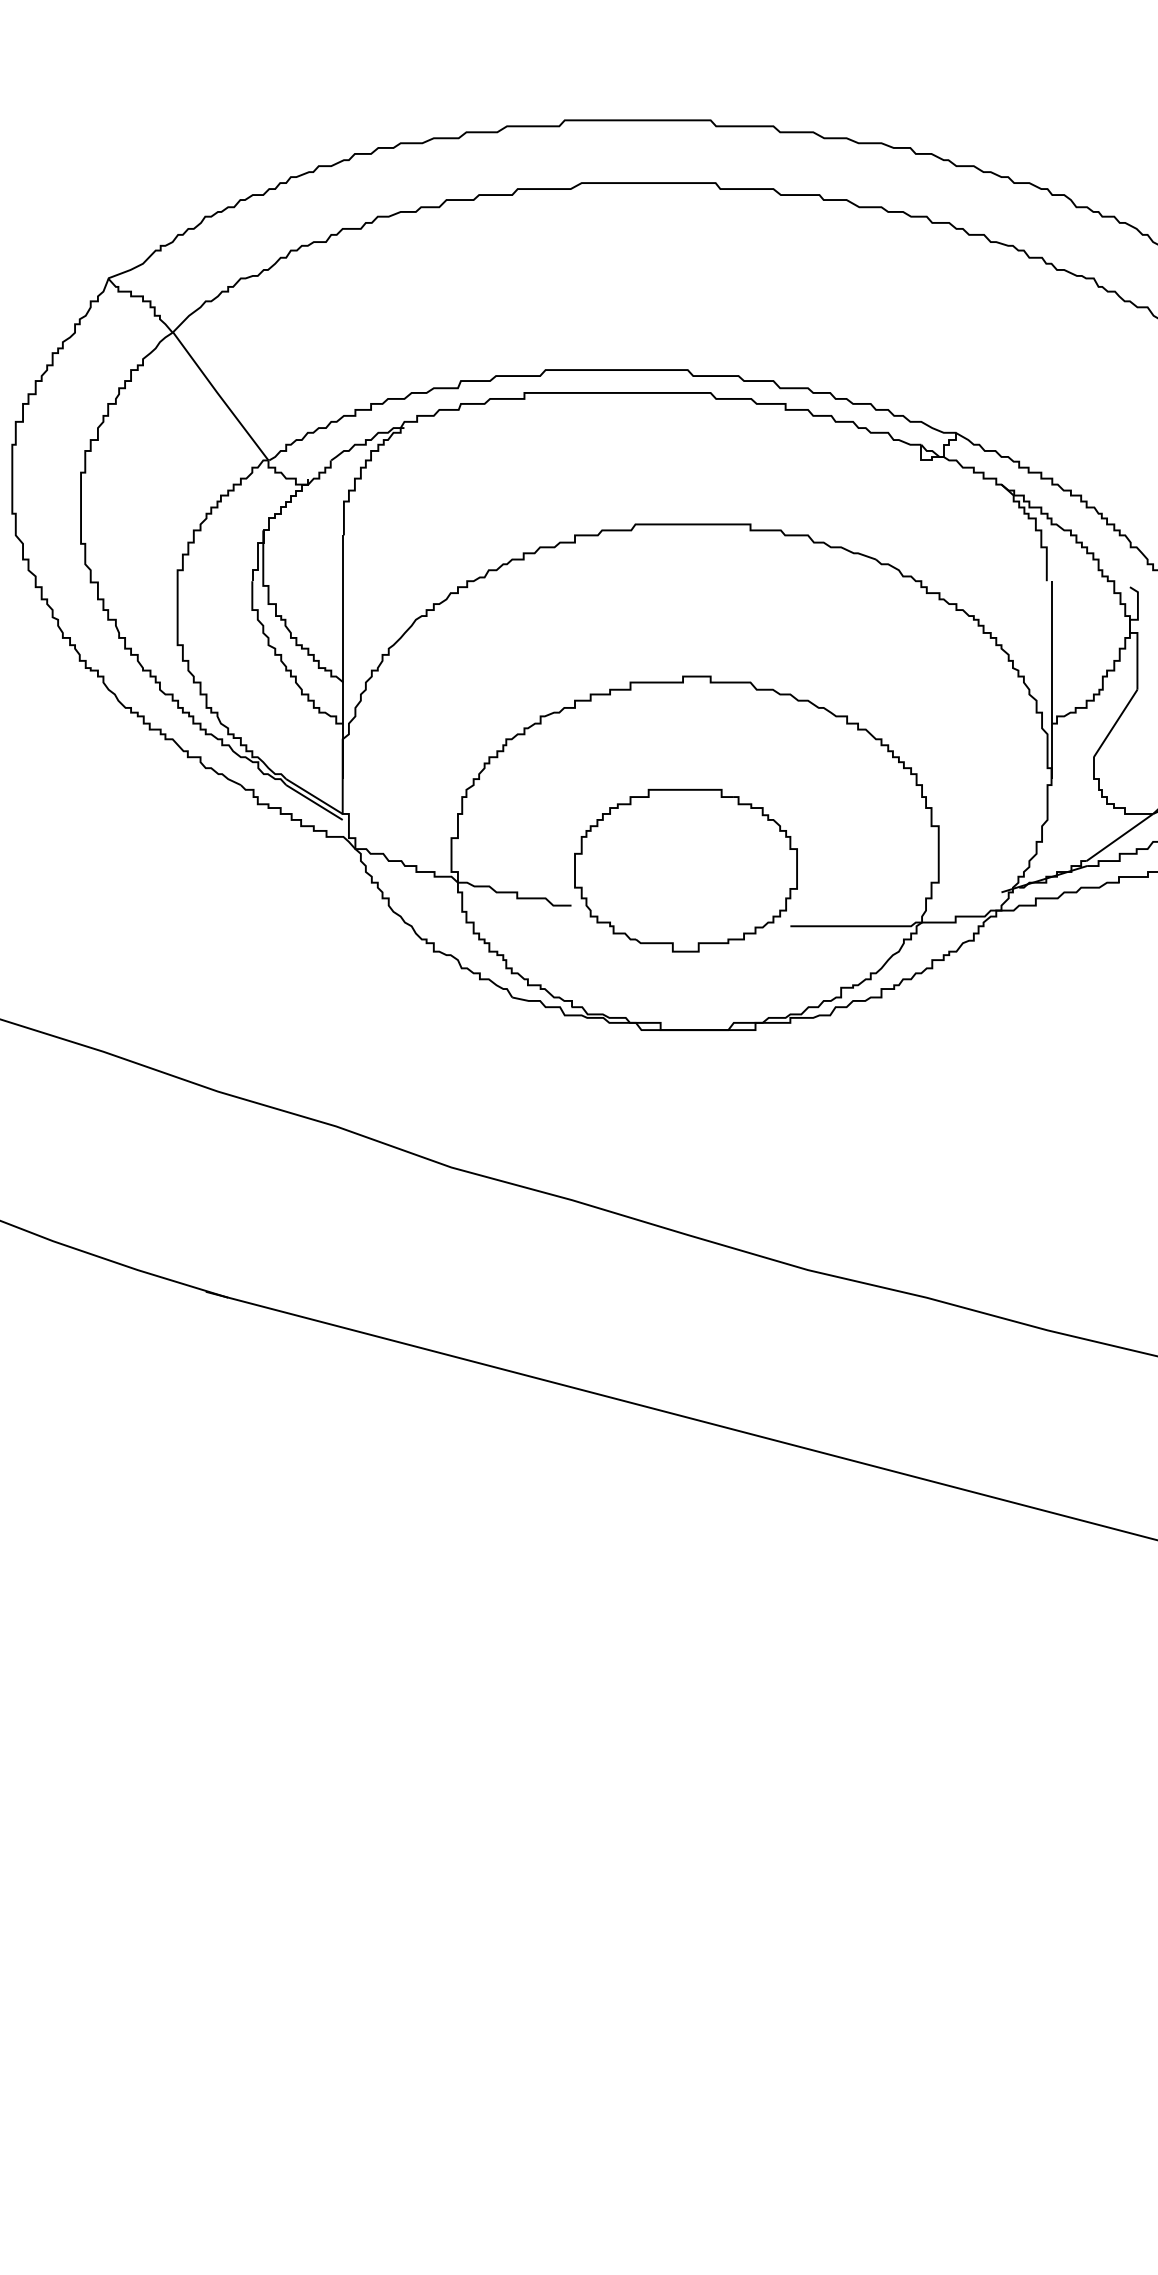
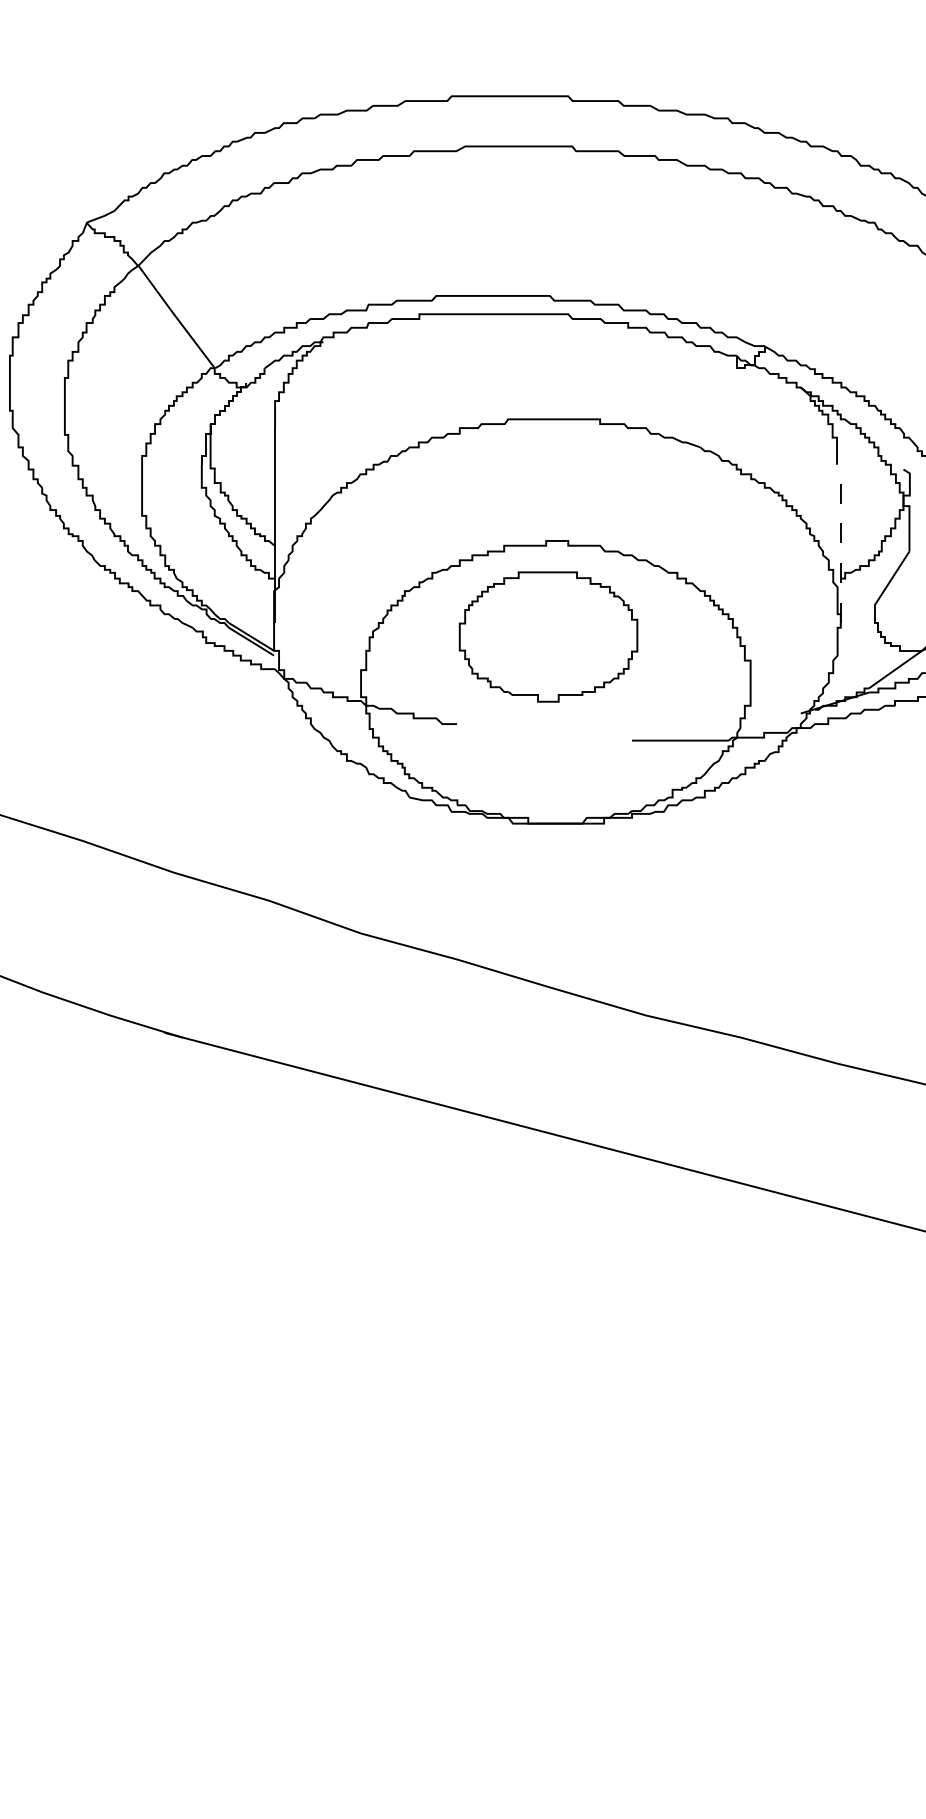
line: (1052, 680) -> (841, 544), solid -> dashed
part: (685, 870) -> (548, 636), moved

